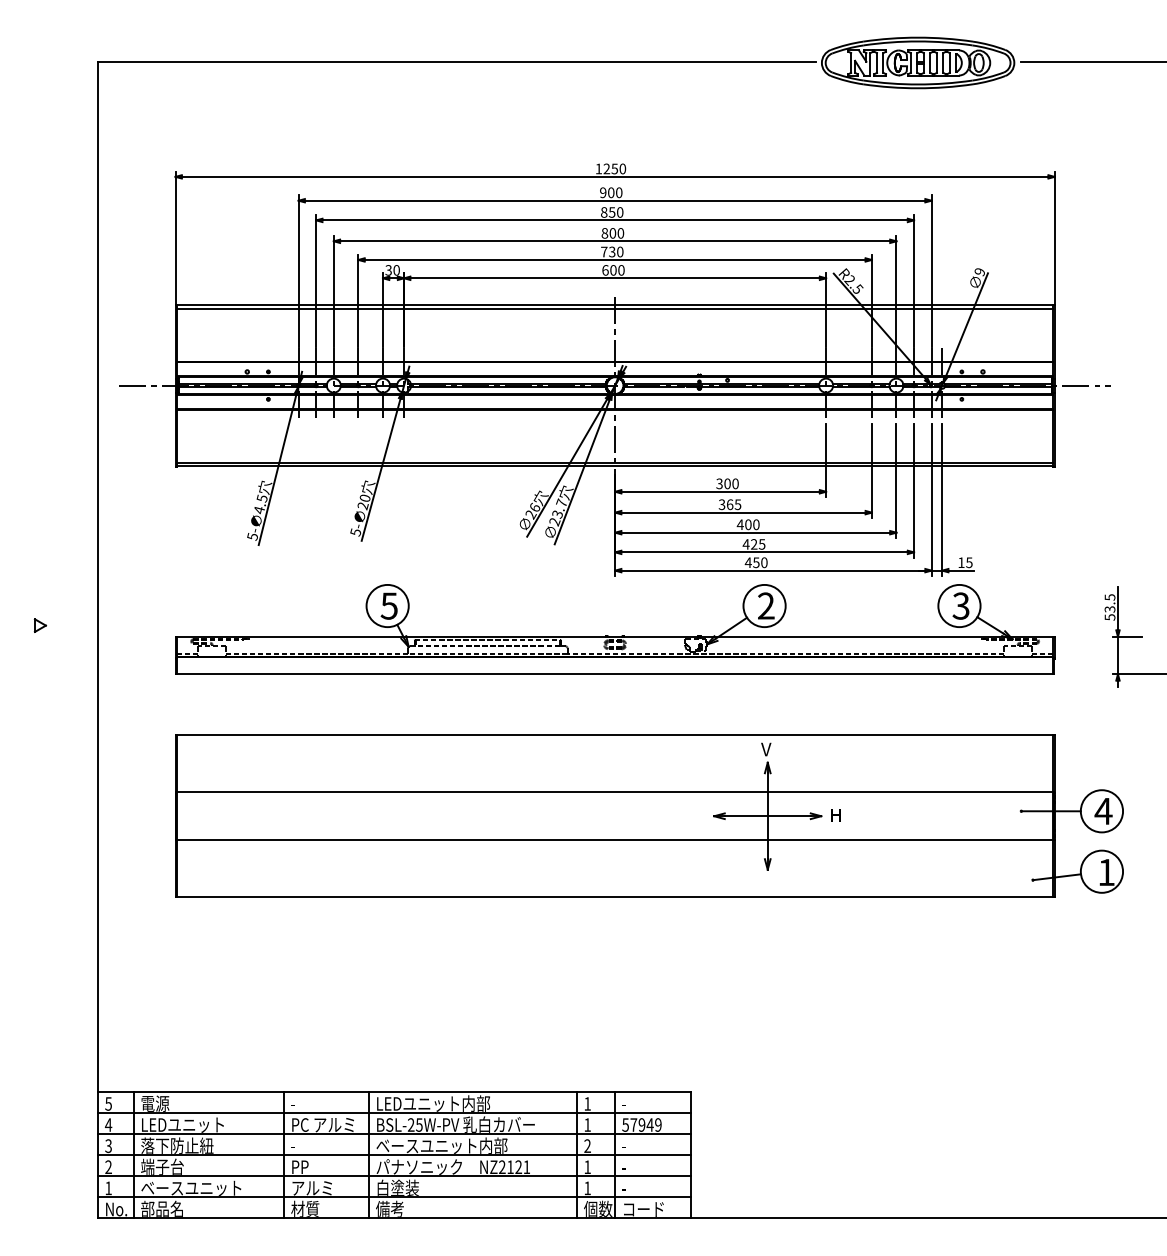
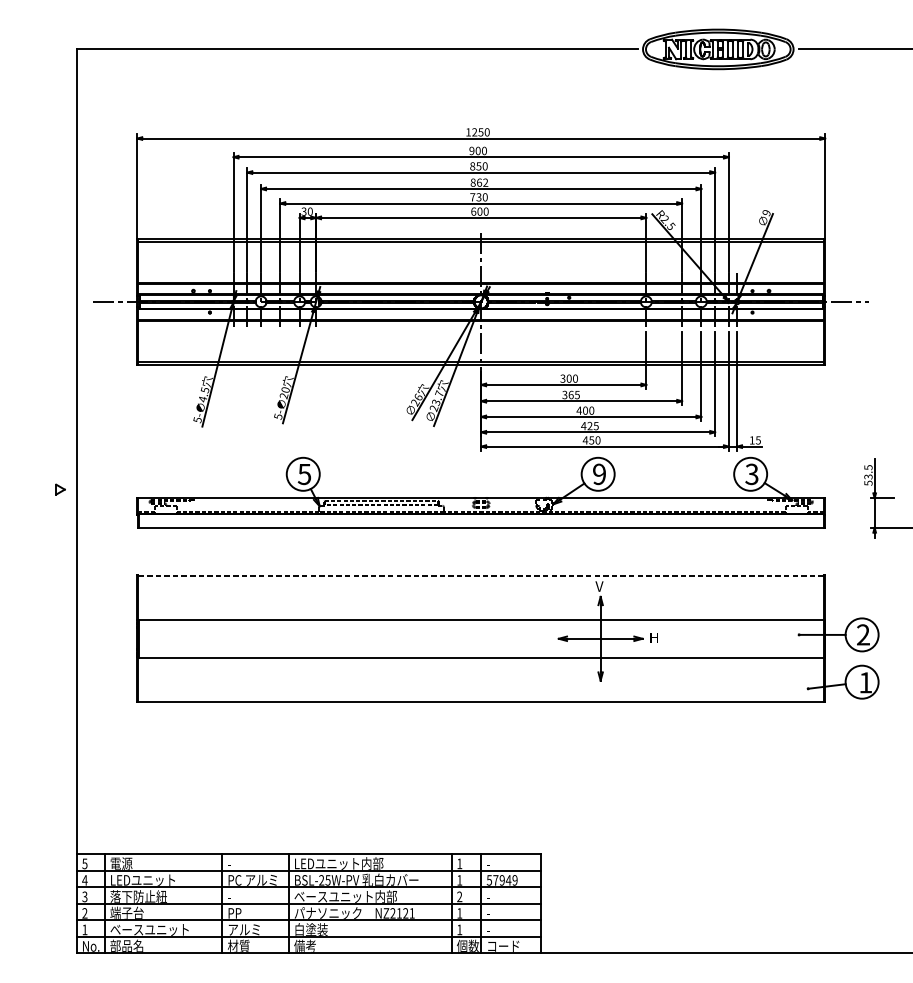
text: (616, 233) -> (482, 182), 800 -> 862
text: (766, 605) -> (599, 473), 2 -> 9
part: (40, 625) -> (60, 489), moved
line: (615, 735) -> (481, 575), solid -> dashed
text: (1103, 810) -> (863, 634), 4 -> 2

